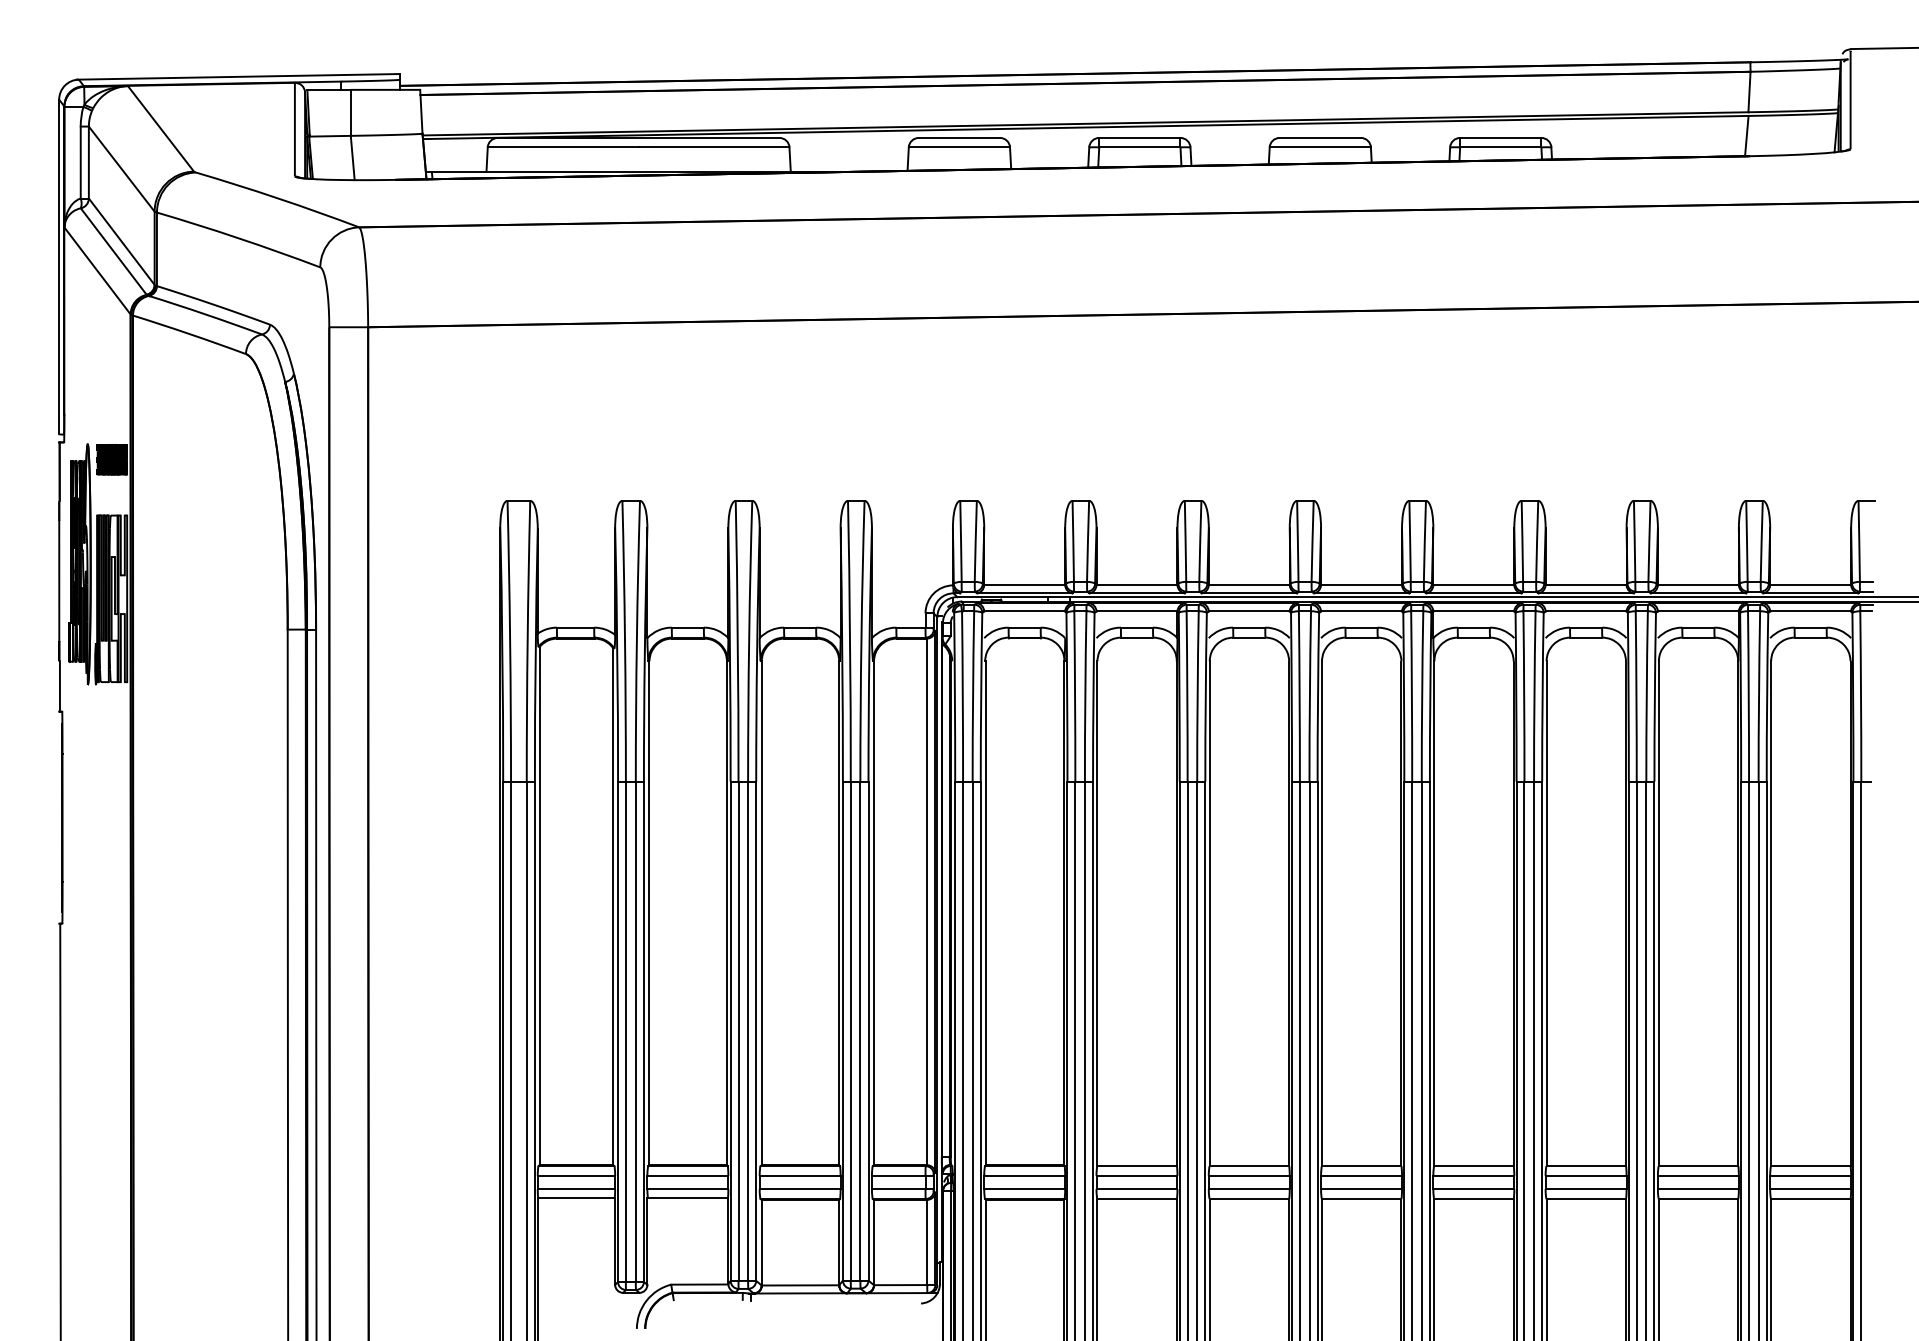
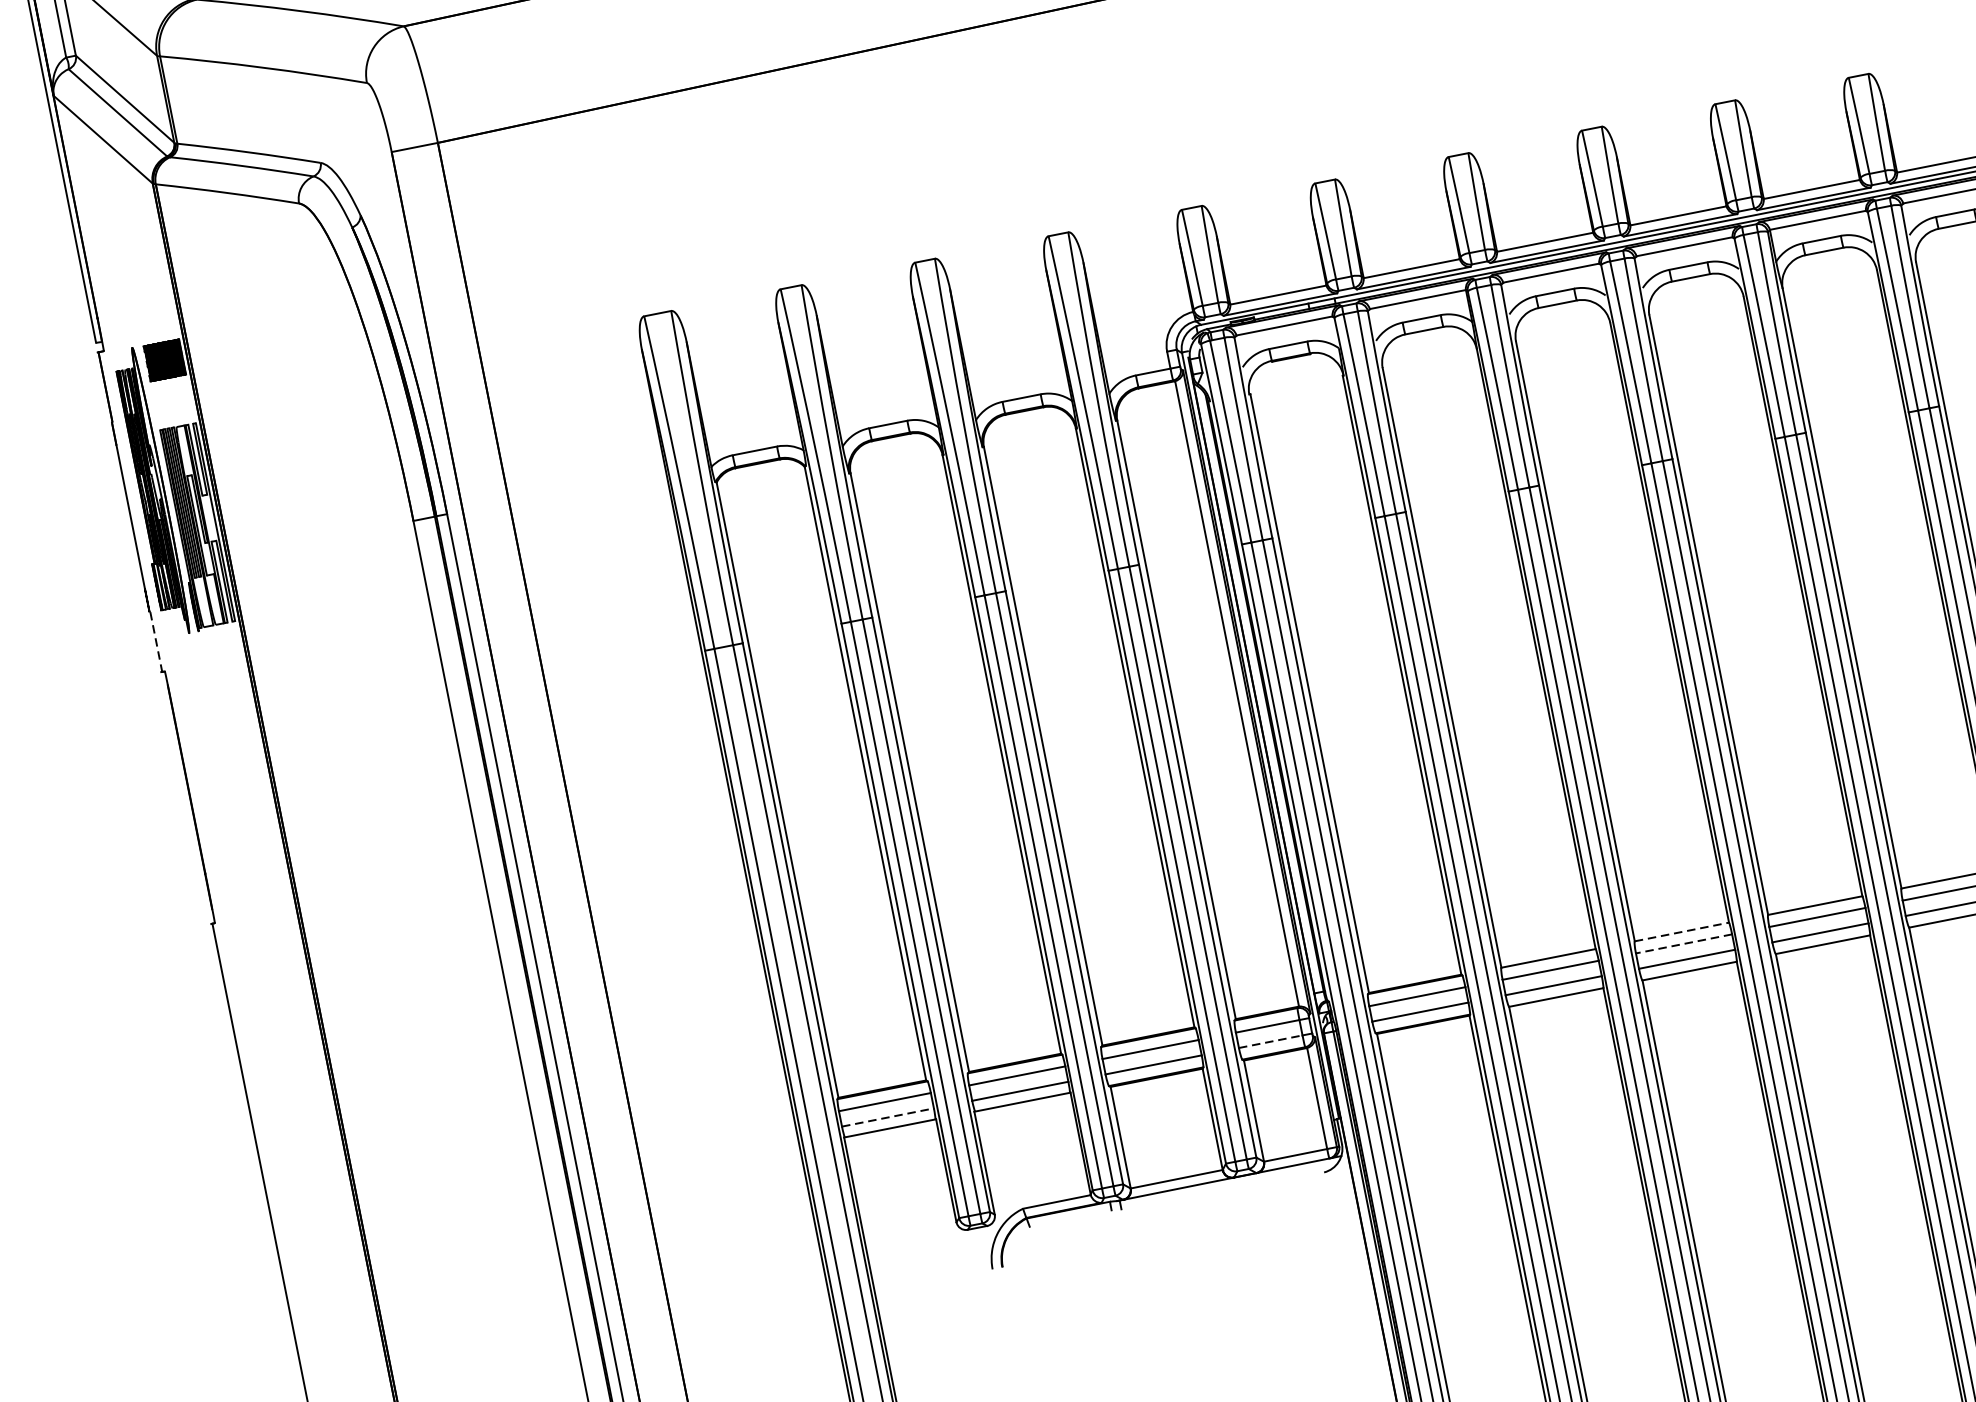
line: (59, 686) -> (155, 642), solid -> dashed
line: (1249, 1166) -> (1682, 932), solid -> dashed
line: (1248, 1176) -> (1683, 944), solid -> dashed
line: (576, 1189) -> (888, 1118), solid -> dashed
line: (898, 1189) -> (1270, 1042), solid -> dashed

